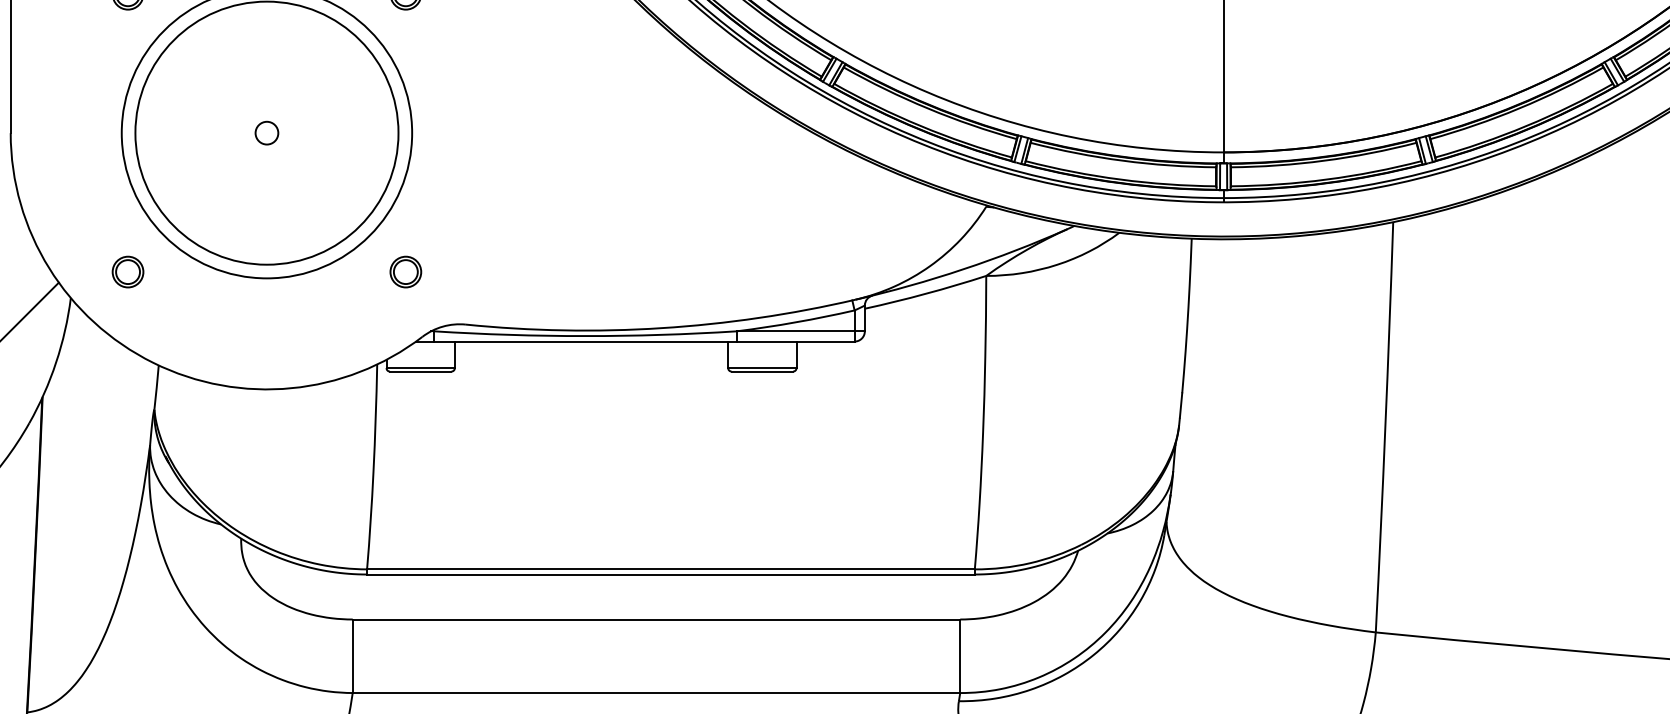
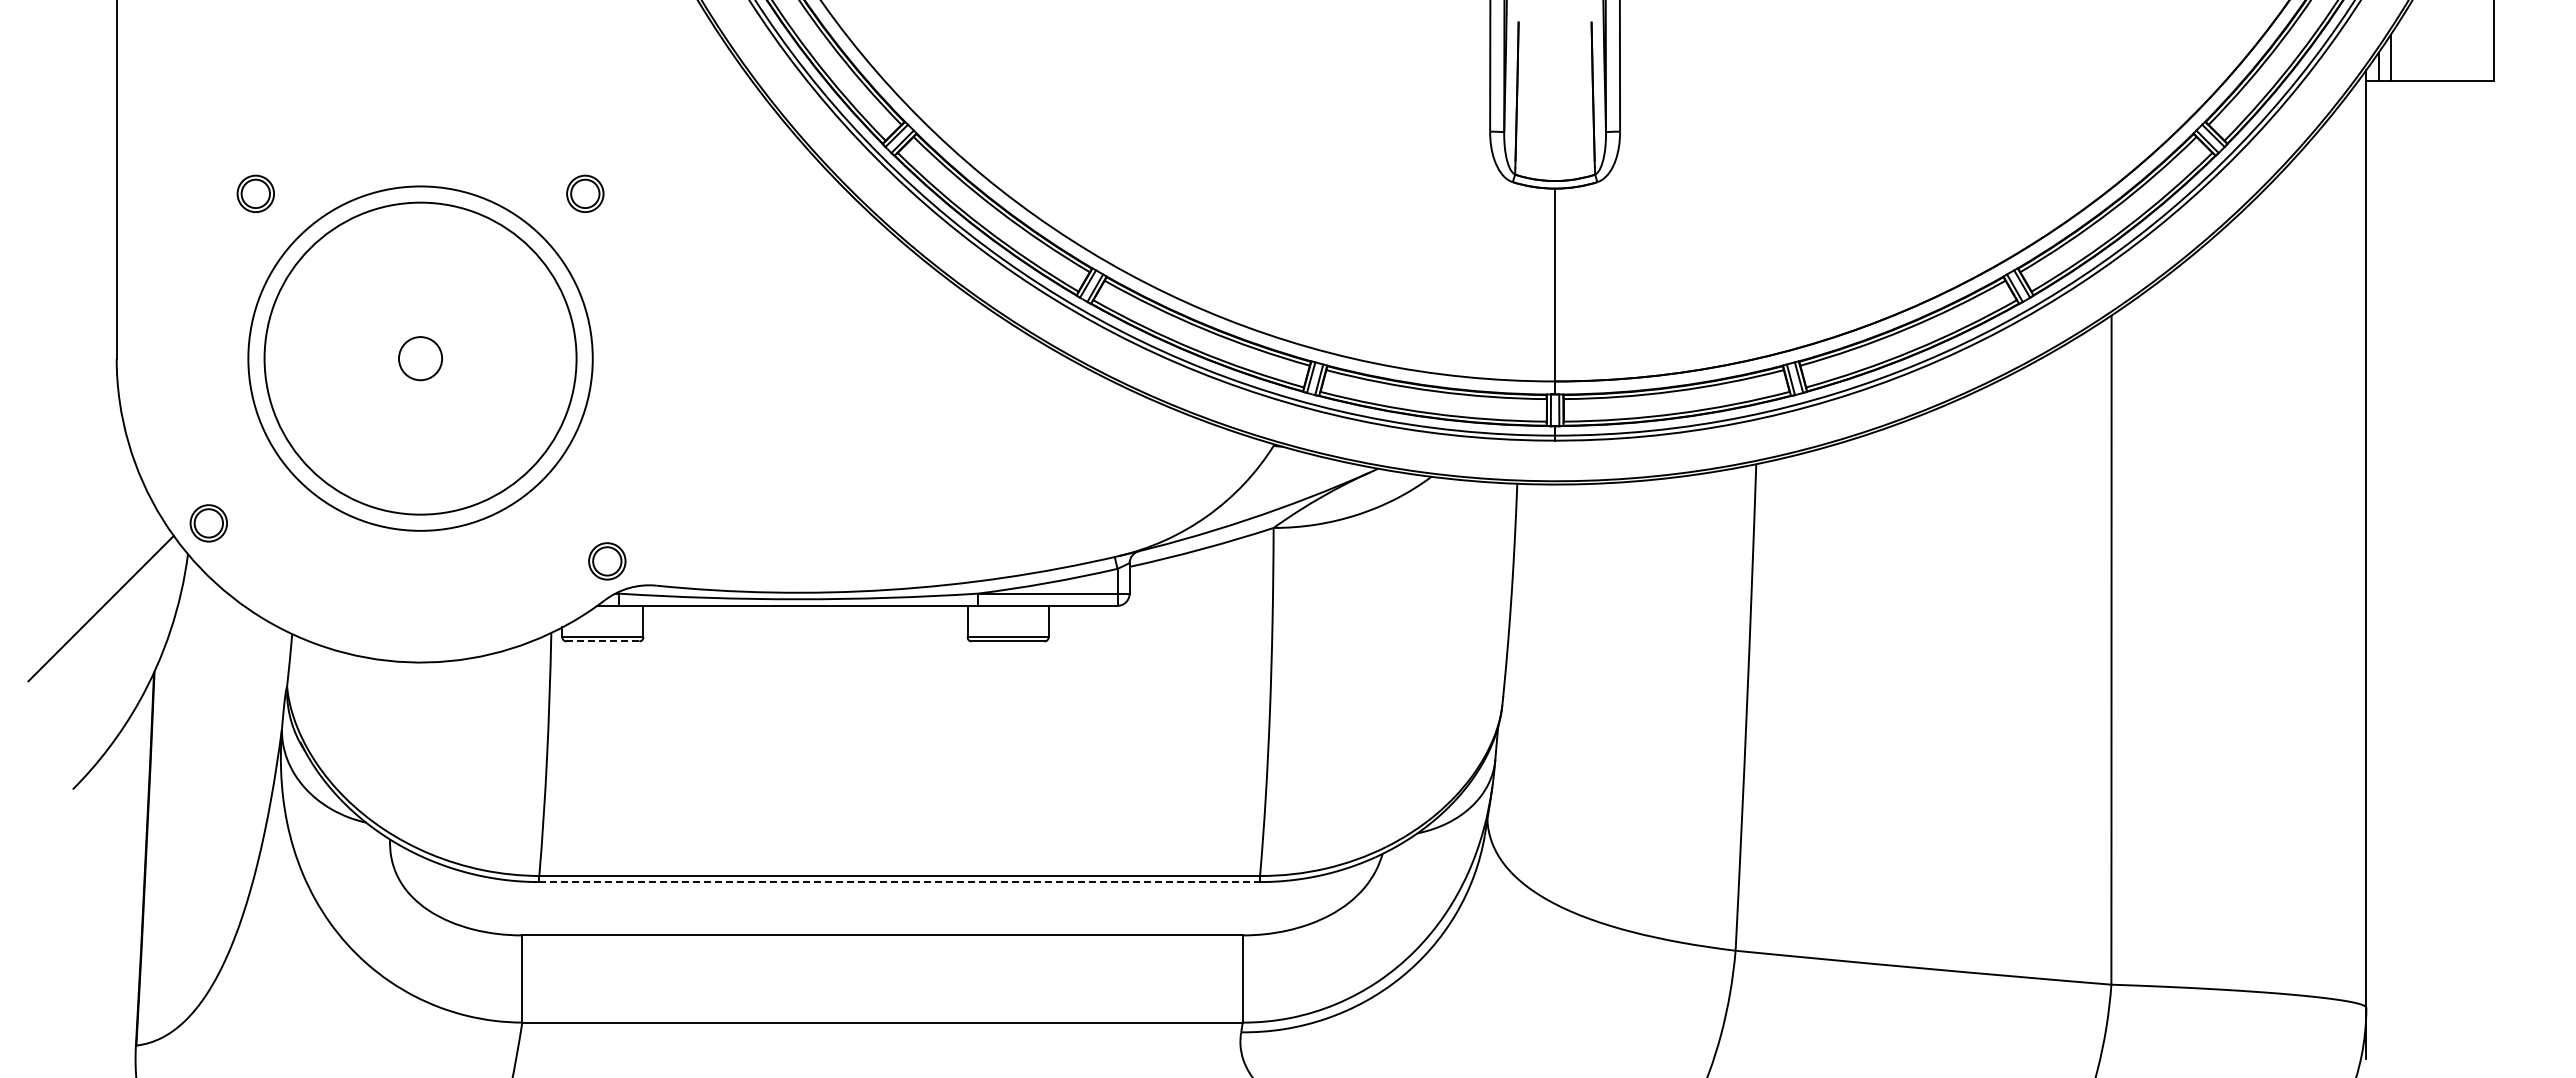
circle: (266, 133) -> (420, 358), size x1.6
part: (127, 272) -> (208, 523), moved
part: (406, 272) -> (607, 561), moved
line: (421, 371) -> (603, 641), solid -> dashed
line: (671, 574) -> (900, 882), solid -> dashed

